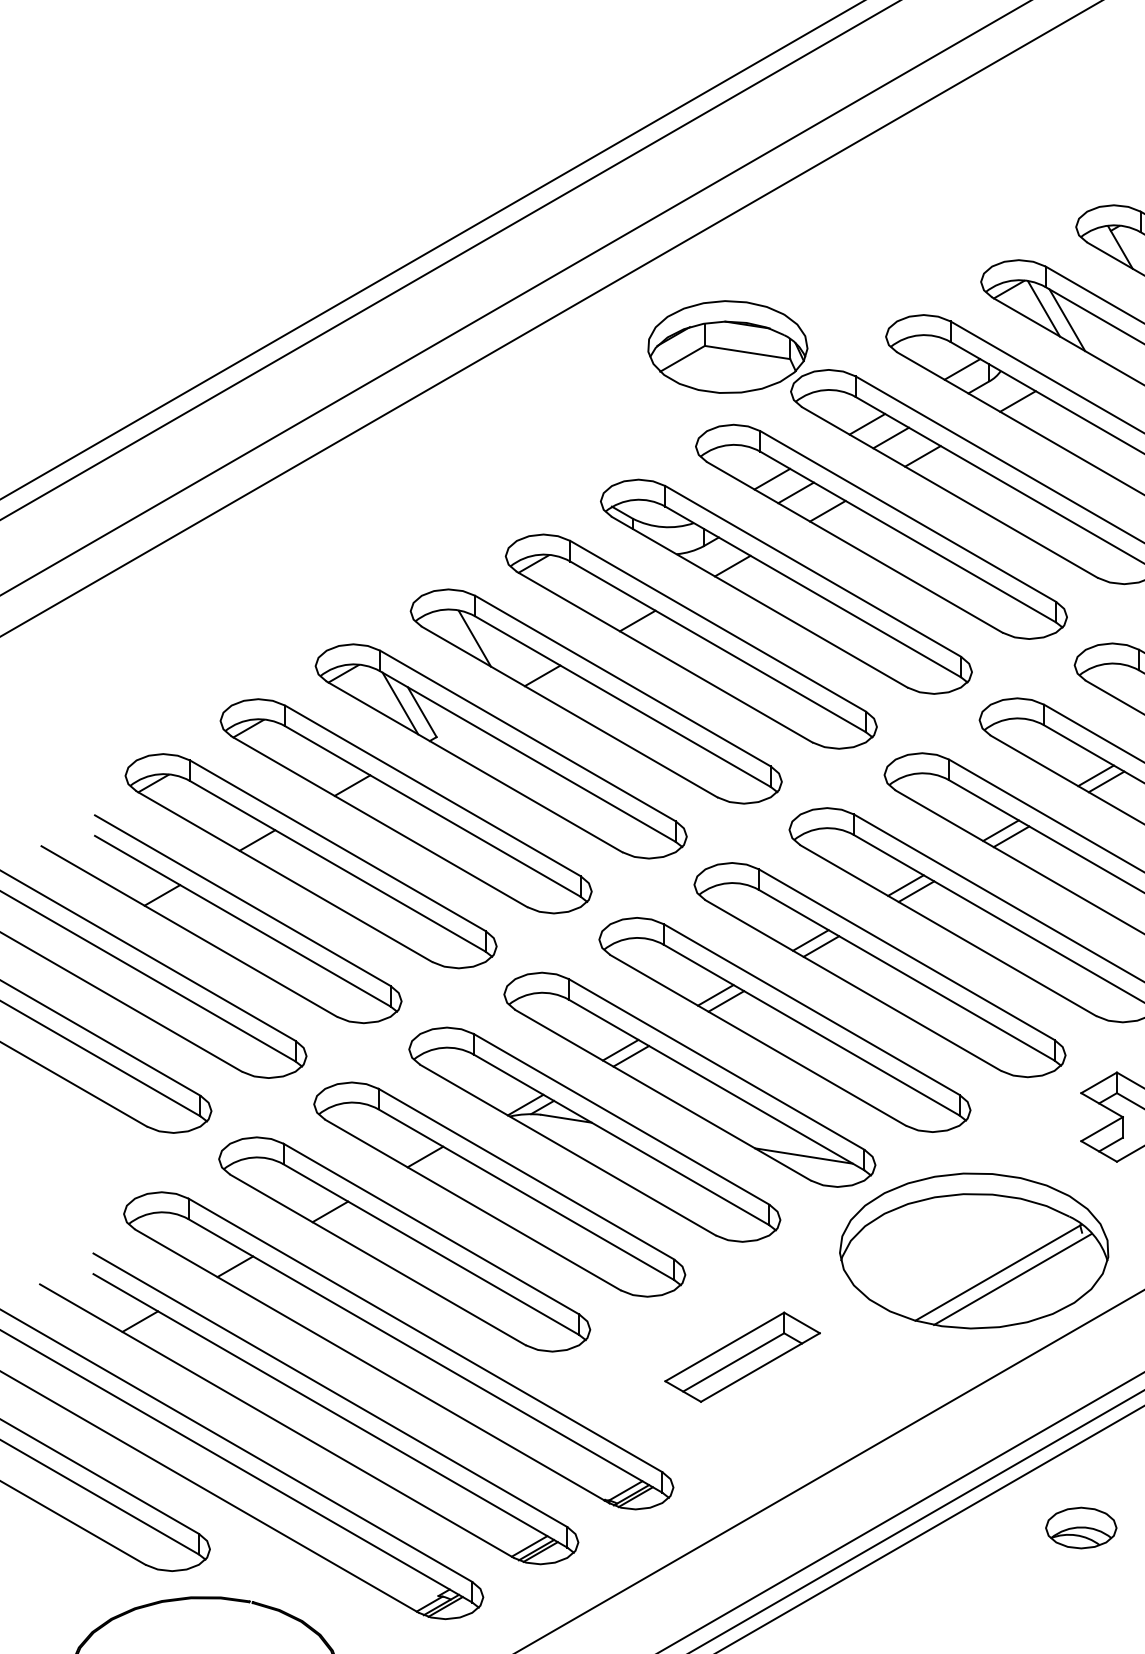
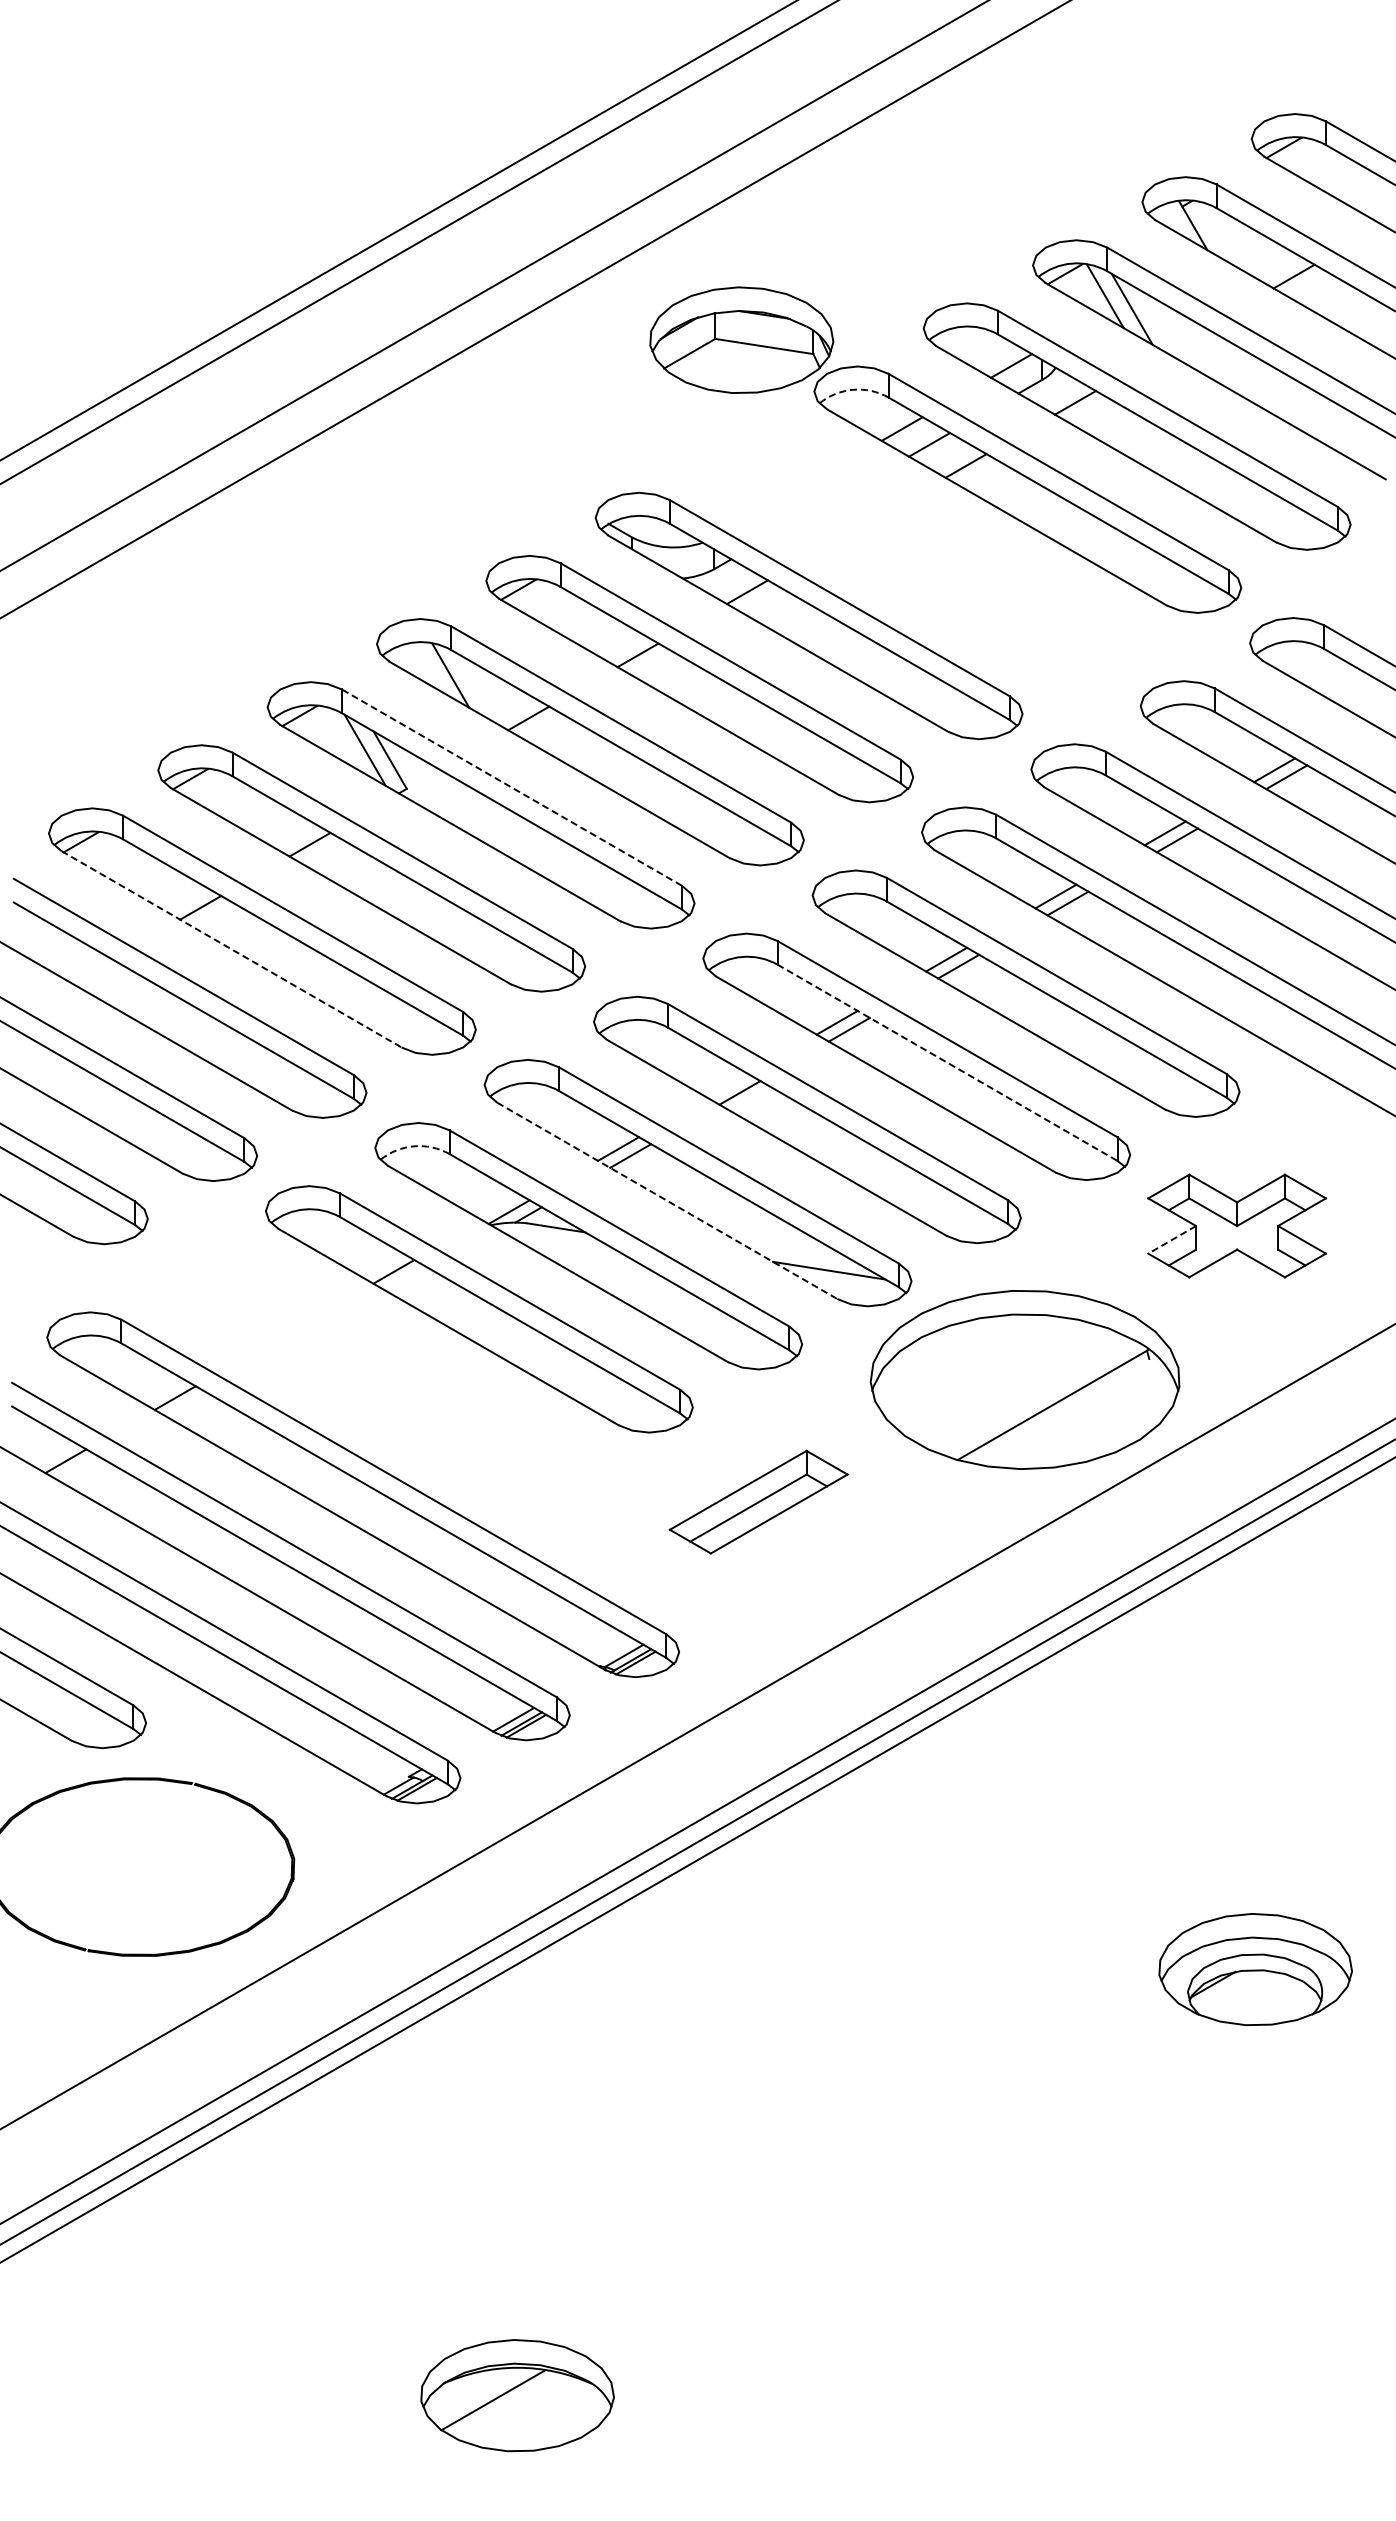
arc: (825, 389) -> (853, 389), solid -> dashed
part: (881, 531) -> (918, 552), removed
line: (527, 735) -> (511, 787), solid -> dashed
line: (285, 876) -> (232, 949), solid -> dashed
line: (161, 895) -> (90, 970), removed
line: (906, 975) -> (947, 1063), solid -> dashed
line: (715, 994) -> (727, 1085), removed
arc: (443, 1048) -> (414, 1146), solid -> dashed
line: (663, 1095) -> (667, 1201), solid -> dashed
line: (1102, 1128) -> (1172, 1239), solid -> dashed
part: (404, 1244) -> (369, 1372), removed
line: (1012, 1279) -> (1069, 1412), removed
part: (1080, 1527) -> (1147, 1698), removed

